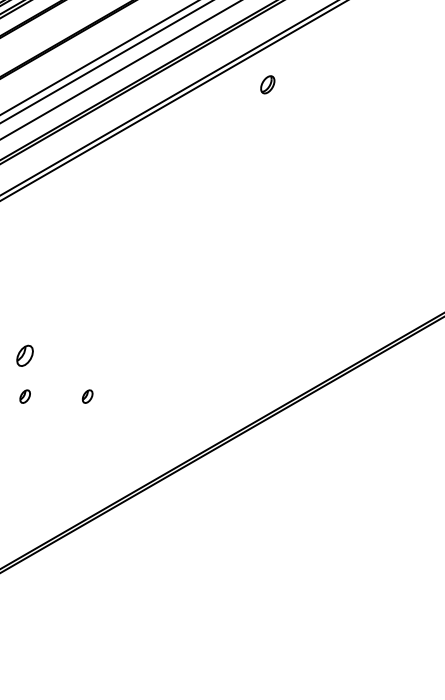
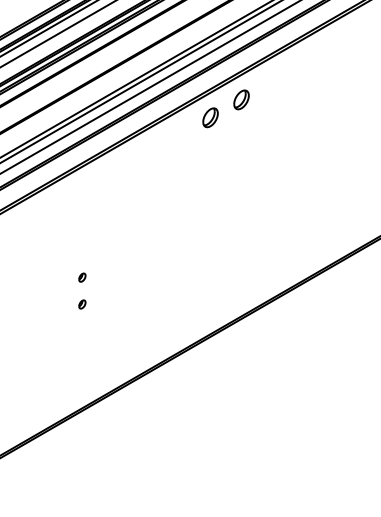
part: (267, 84) -> (241, 99), size x1.67
part: (220, 111) -> (210, 117), added
part: (25, 355) -> (82, 277), size x0.62
part: (87, 396) -> (123, 304), removed

